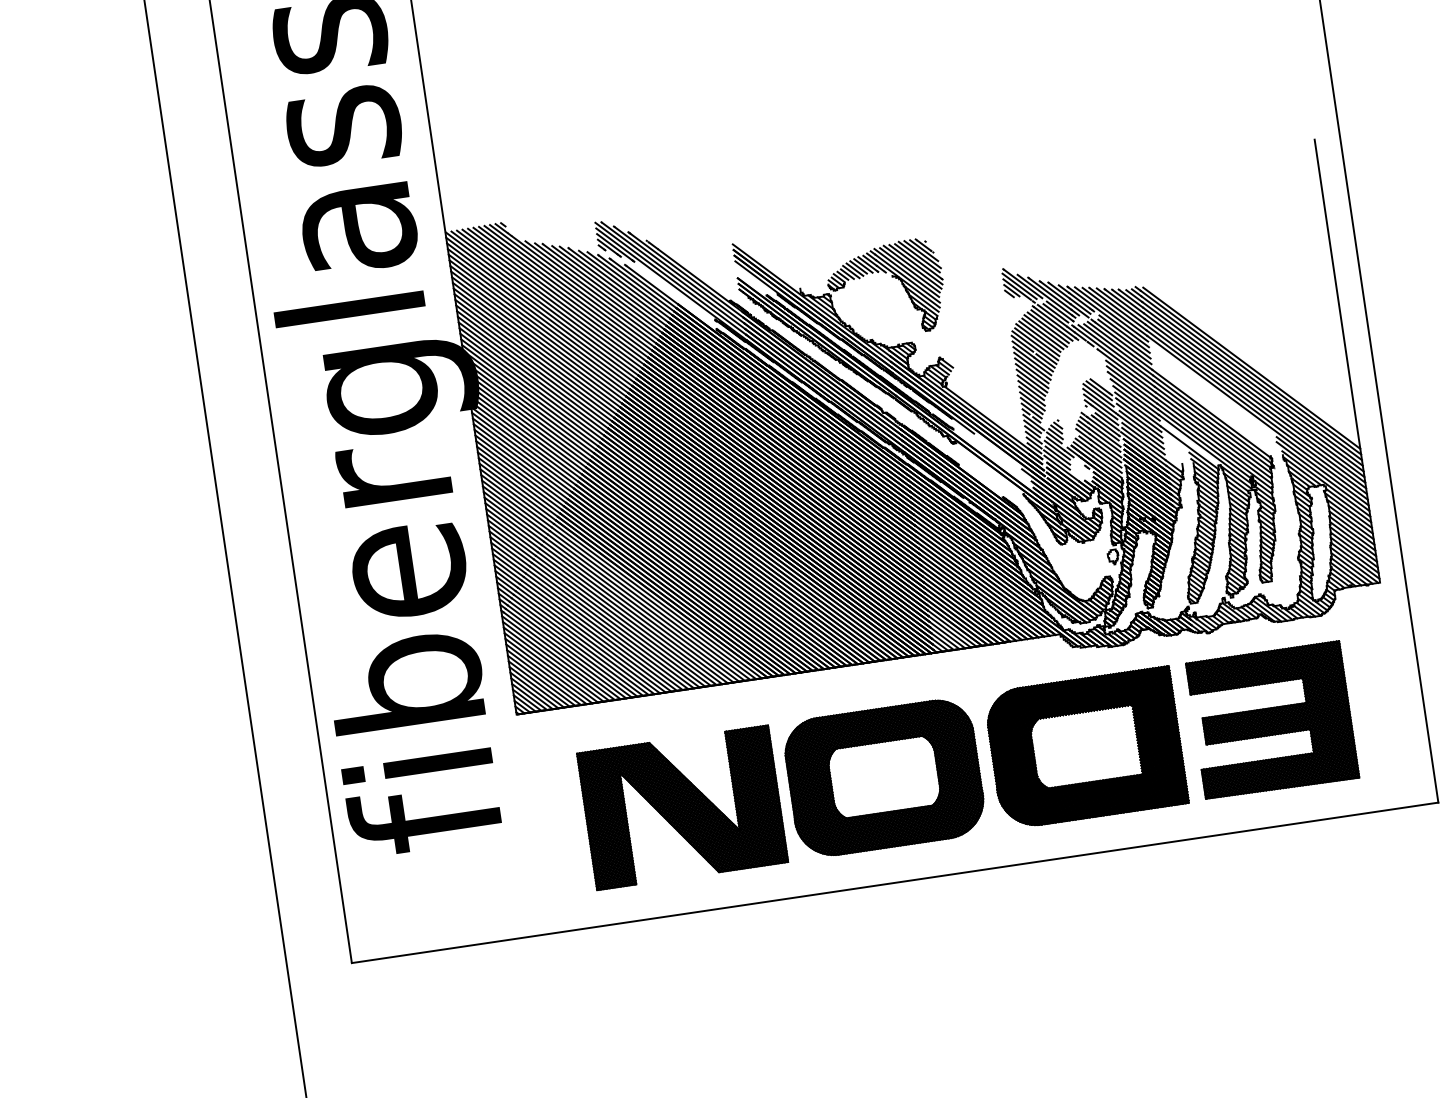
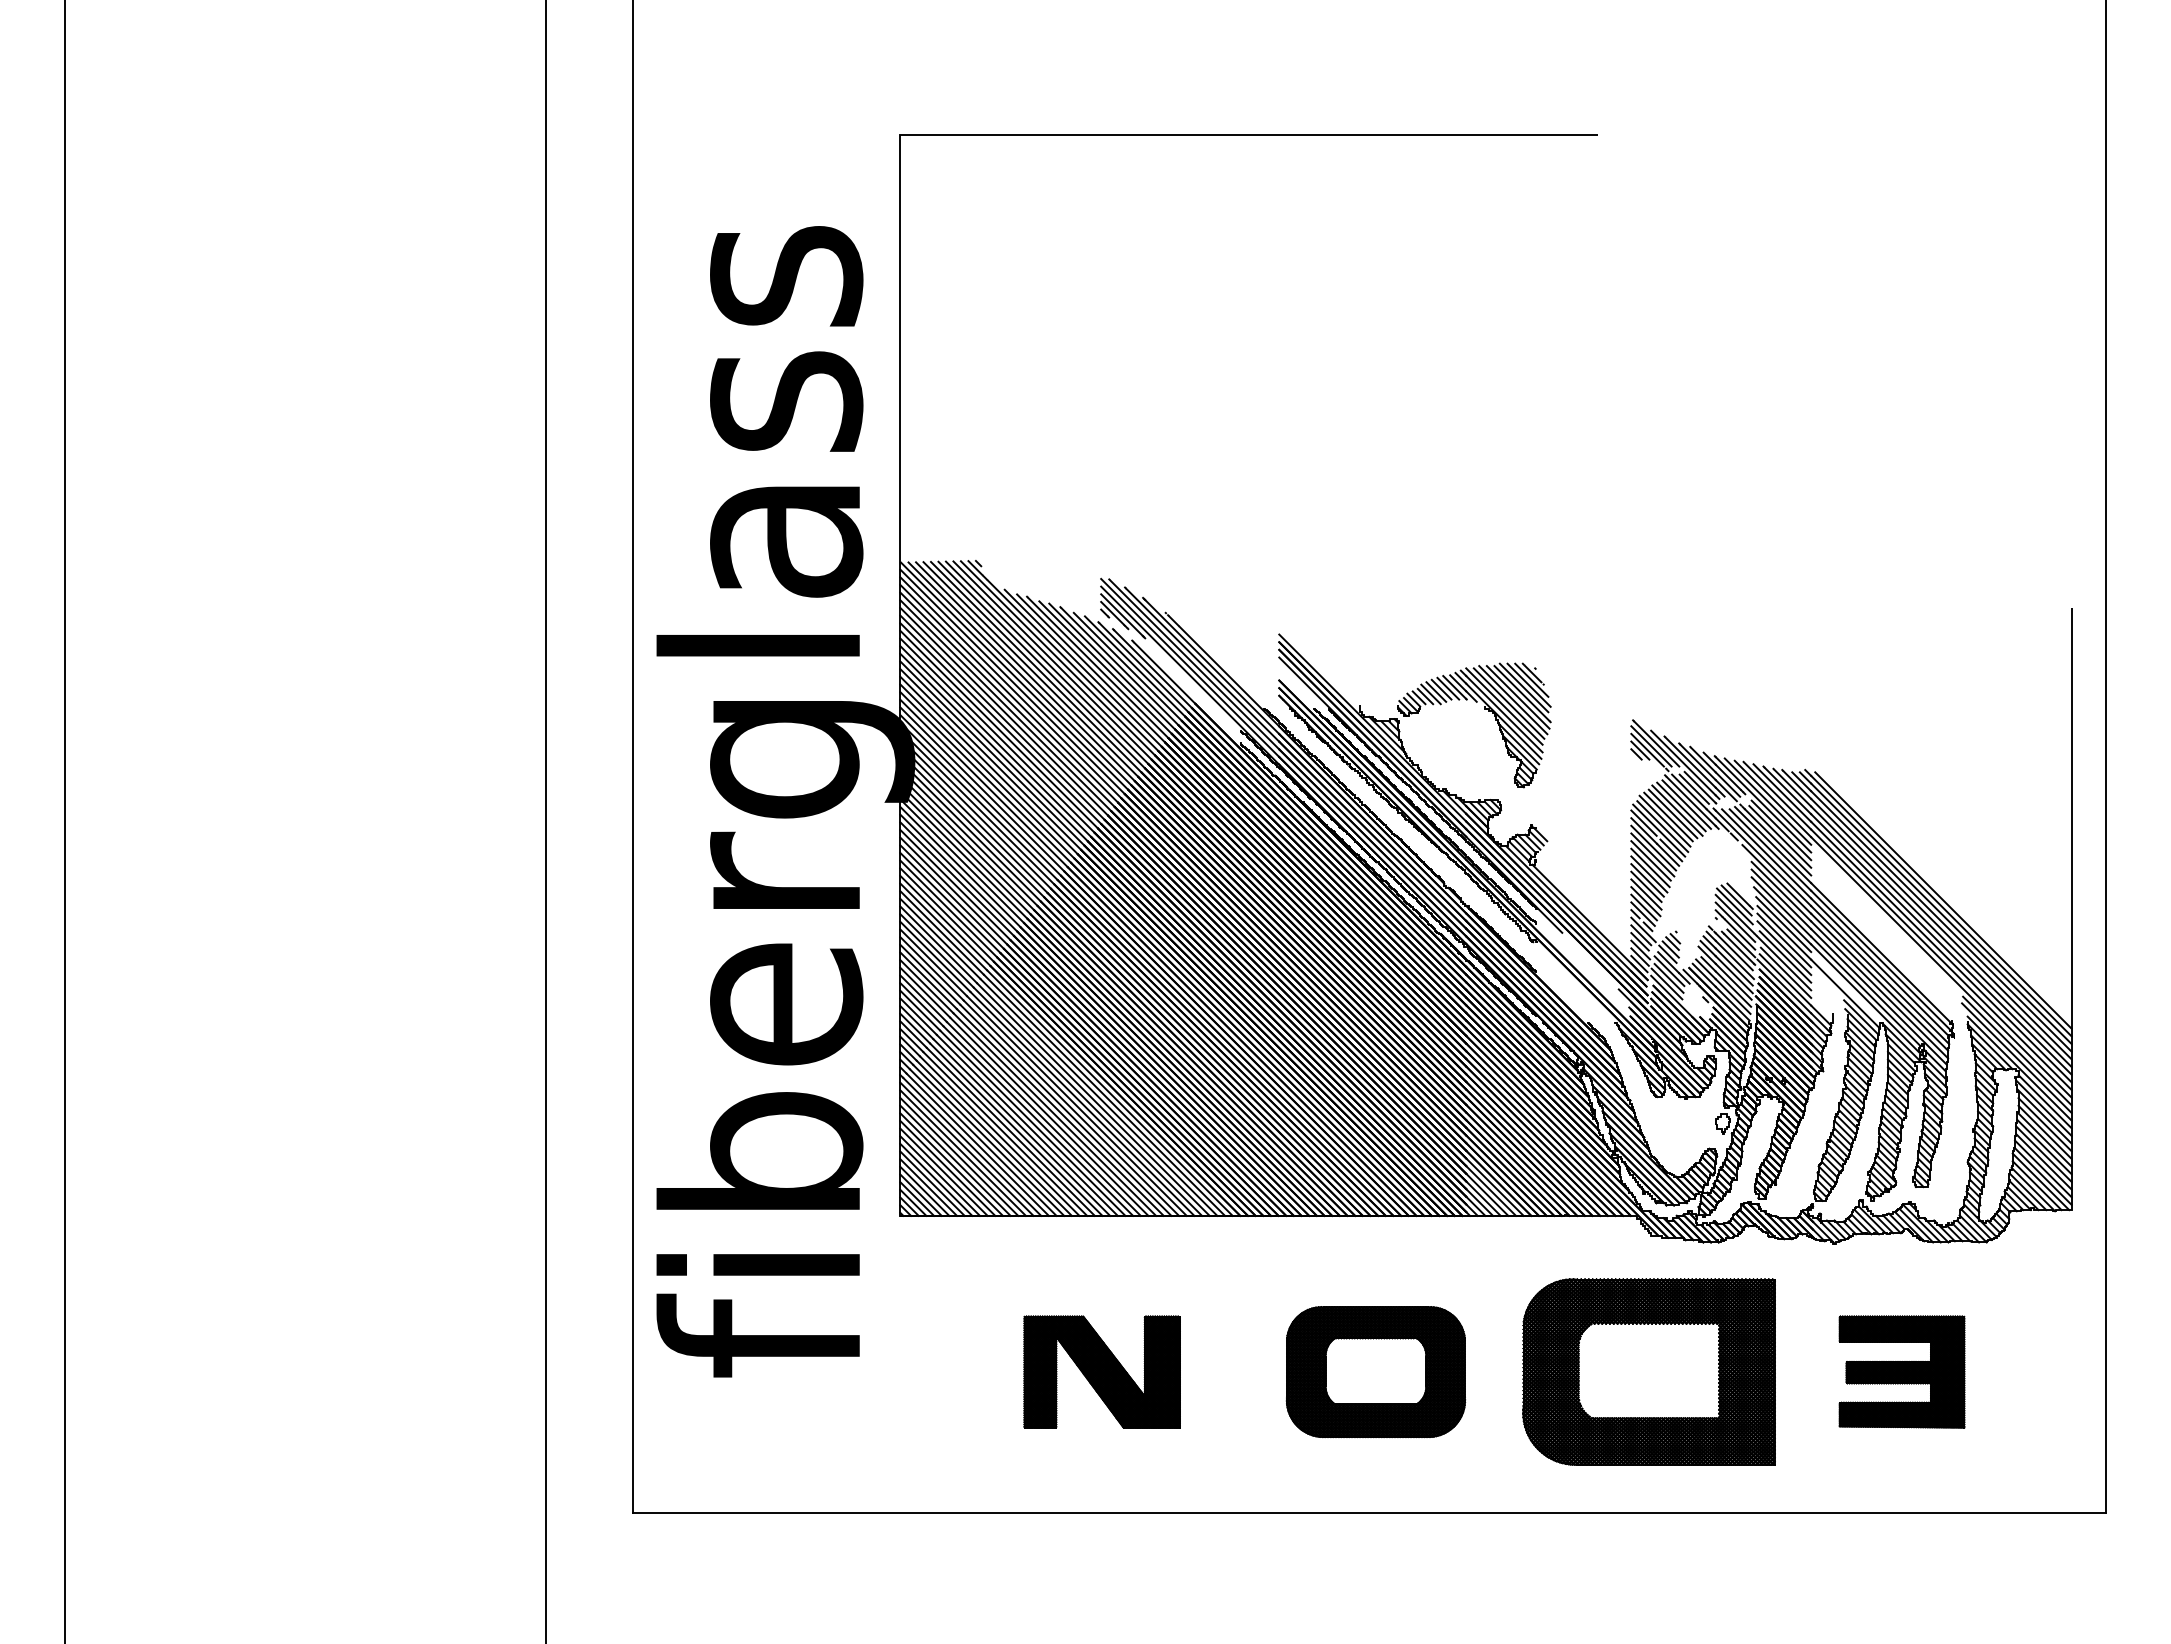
part: (1272, 720) -> (1901, 1371), size x0.6
part: (884, 777) -> (1375, 1371), size x0.7
part: (681, 807) -> (1101, 1371), size x0.6

